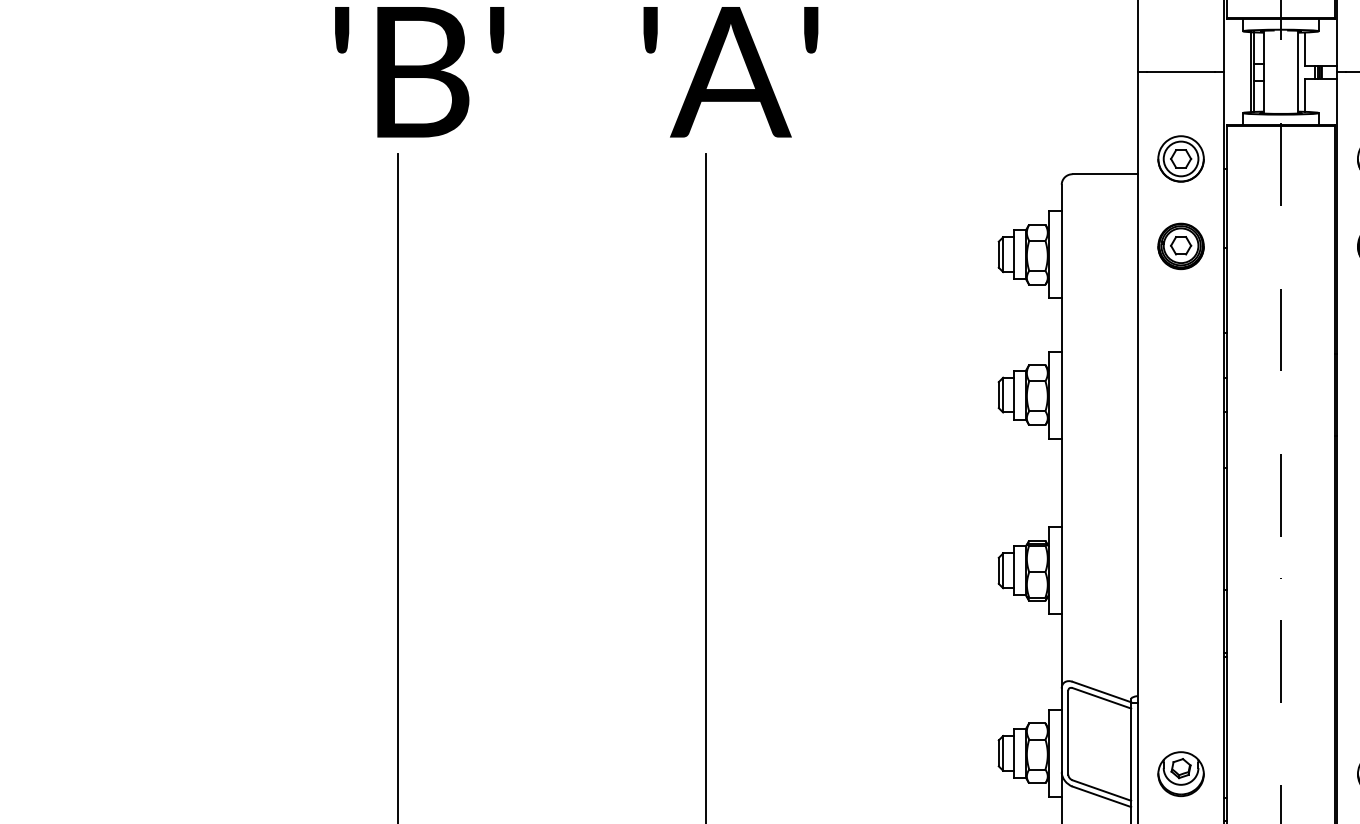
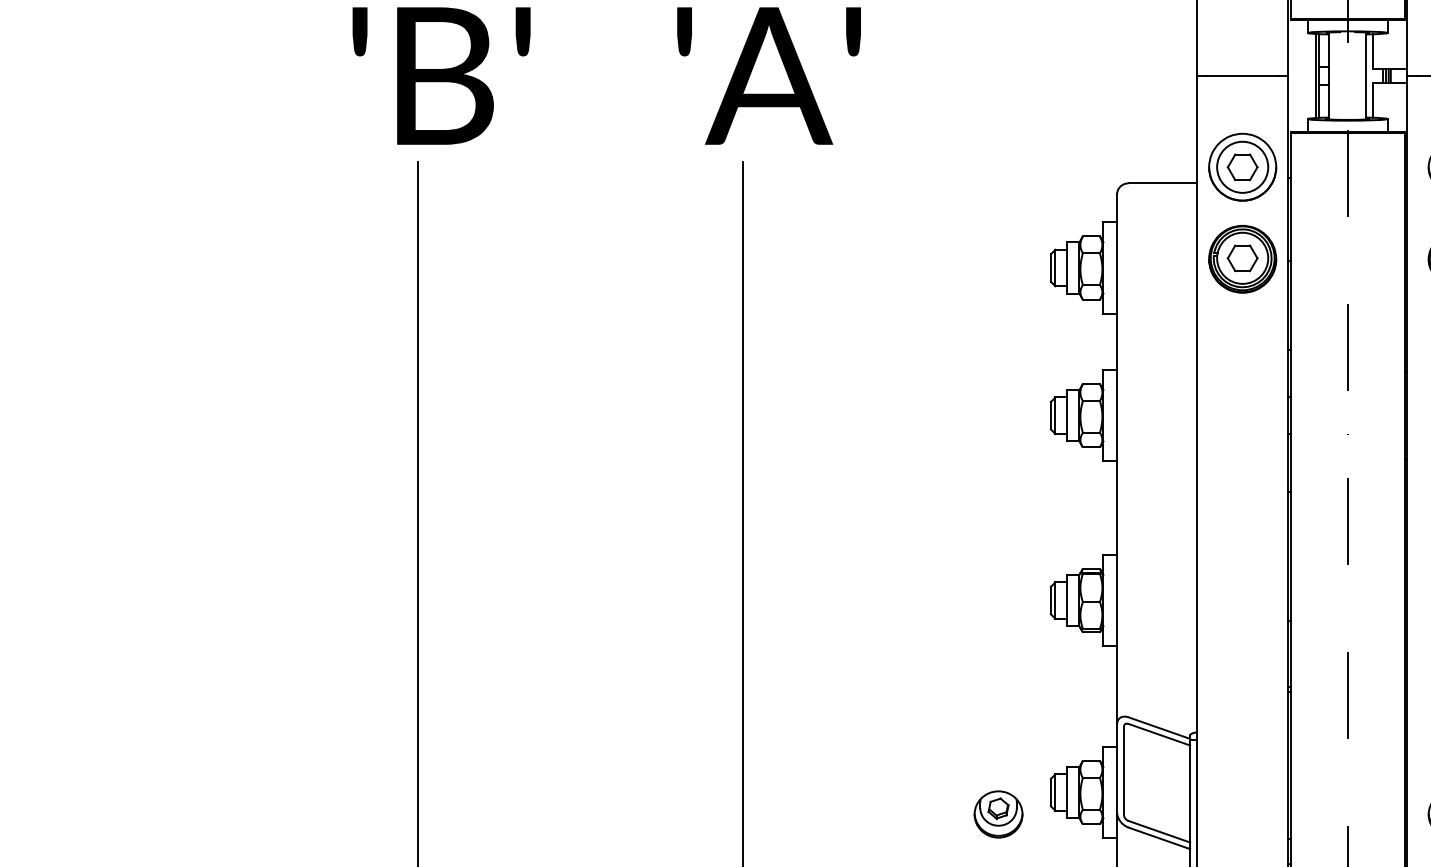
part: (1180, 158) -> (1242, 166), size x1.4
part: (1180, 246) -> (1242, 259), size x1.4
part: (1180, 774) -> (997, 814), moved

